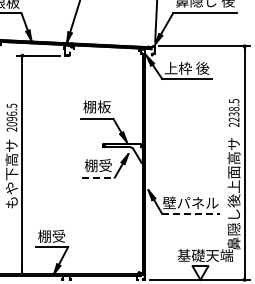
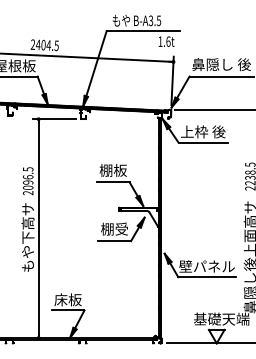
line: (99, 177) -> (115, 241), dashed -> solid
line: (191, 213) -> (207, 277), dashed -> solid
text: (51, 235) -> (67, 299), 棚受 -> 床板

